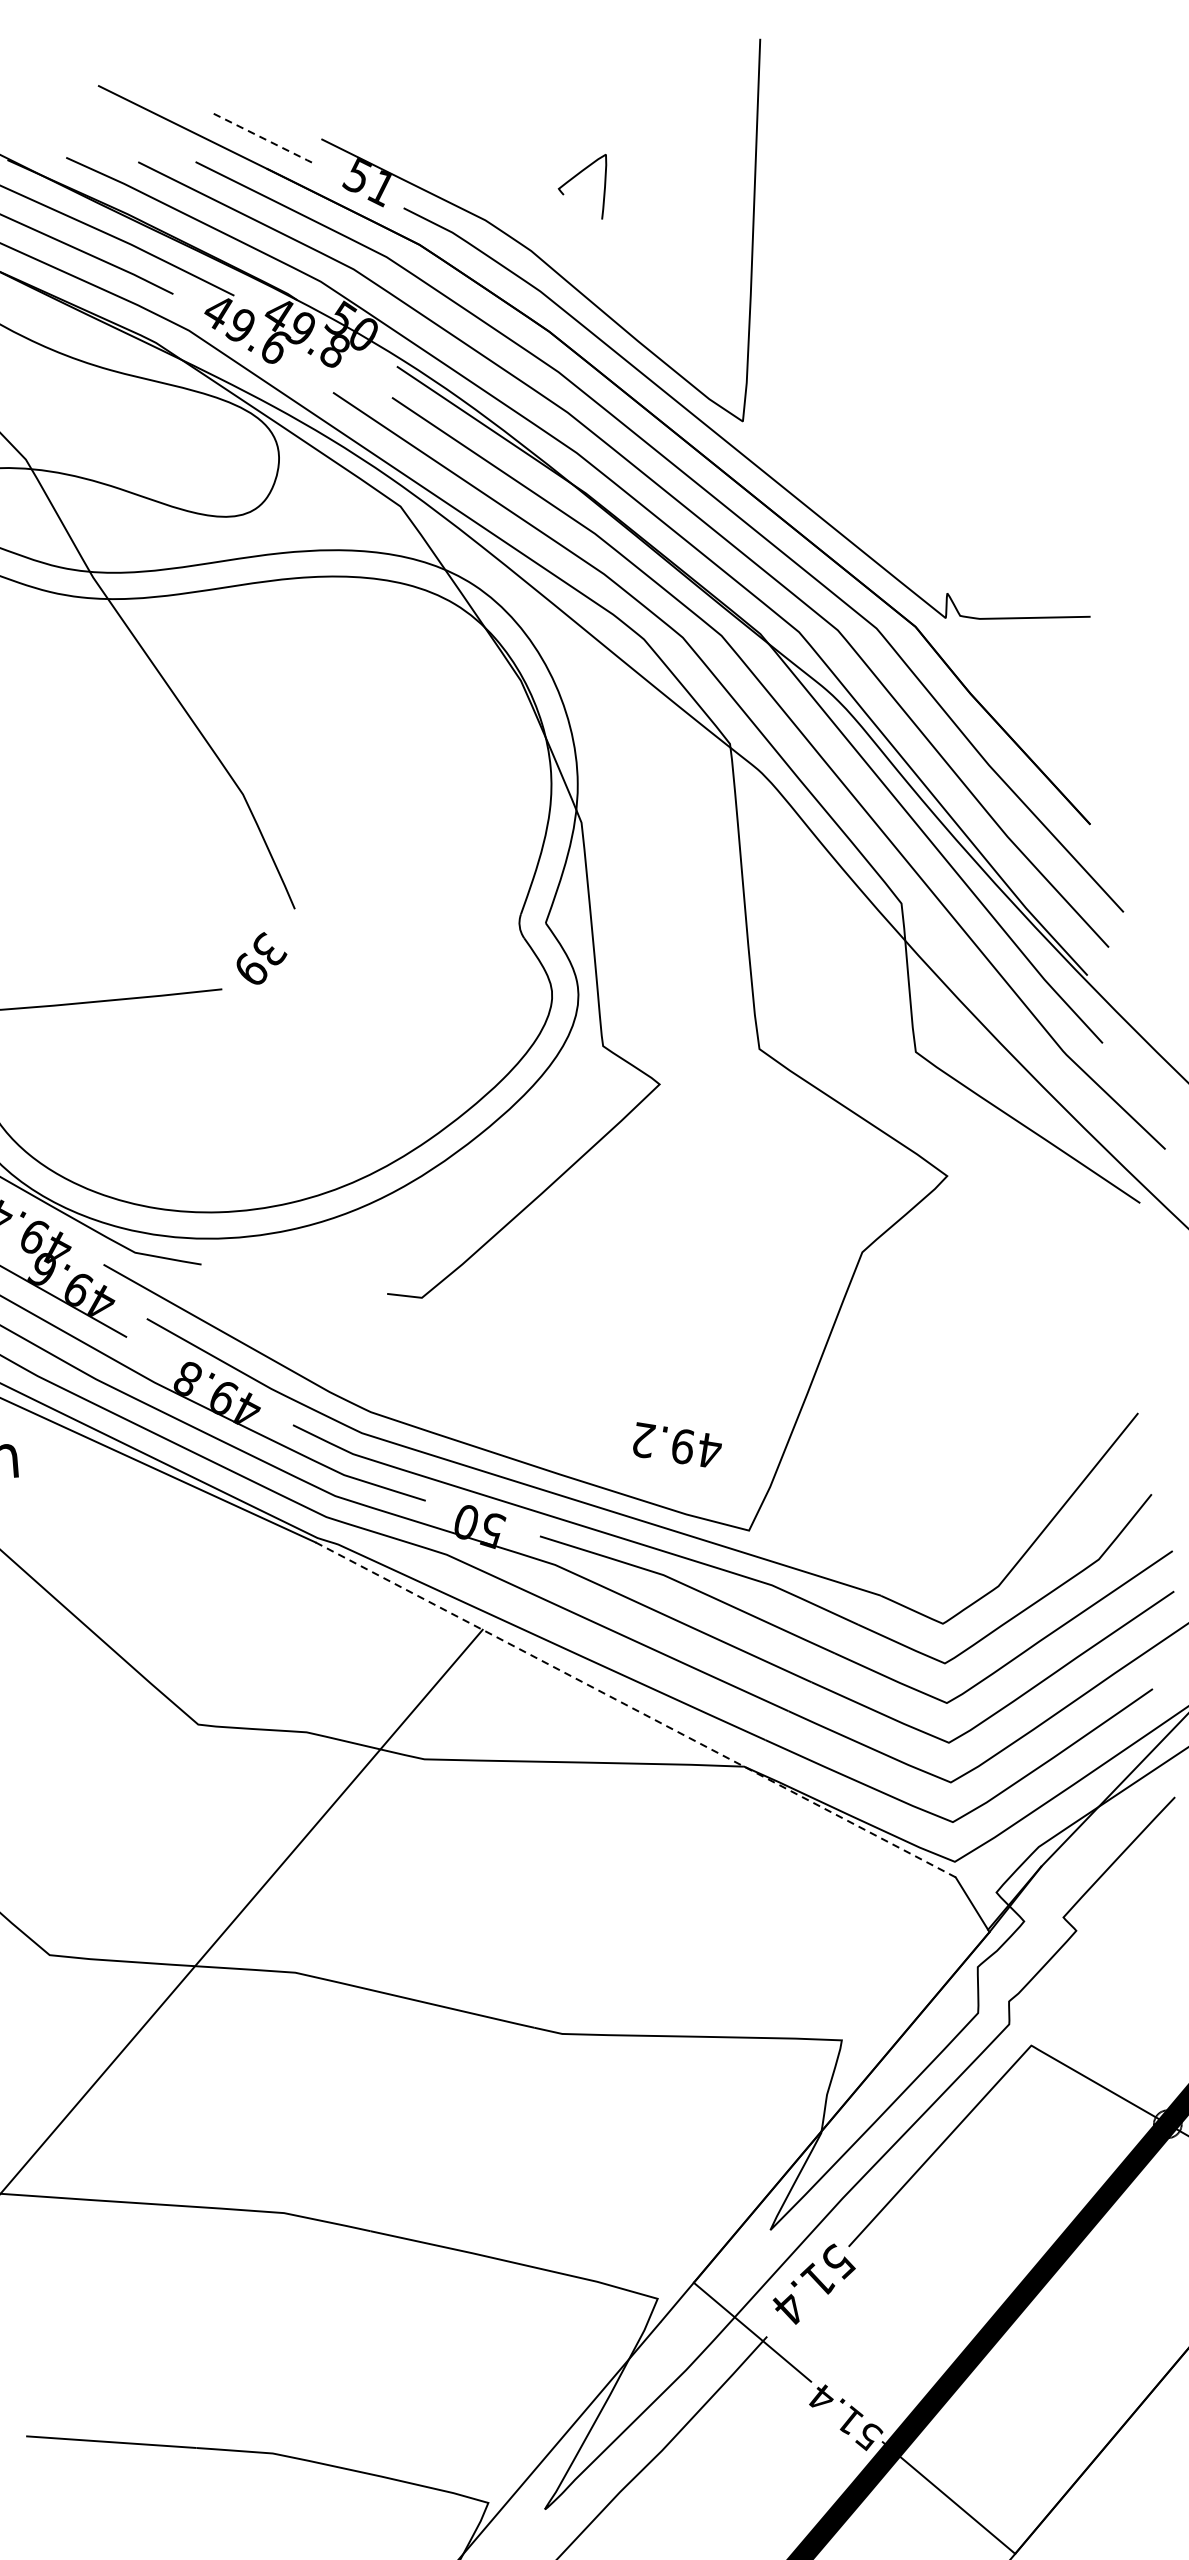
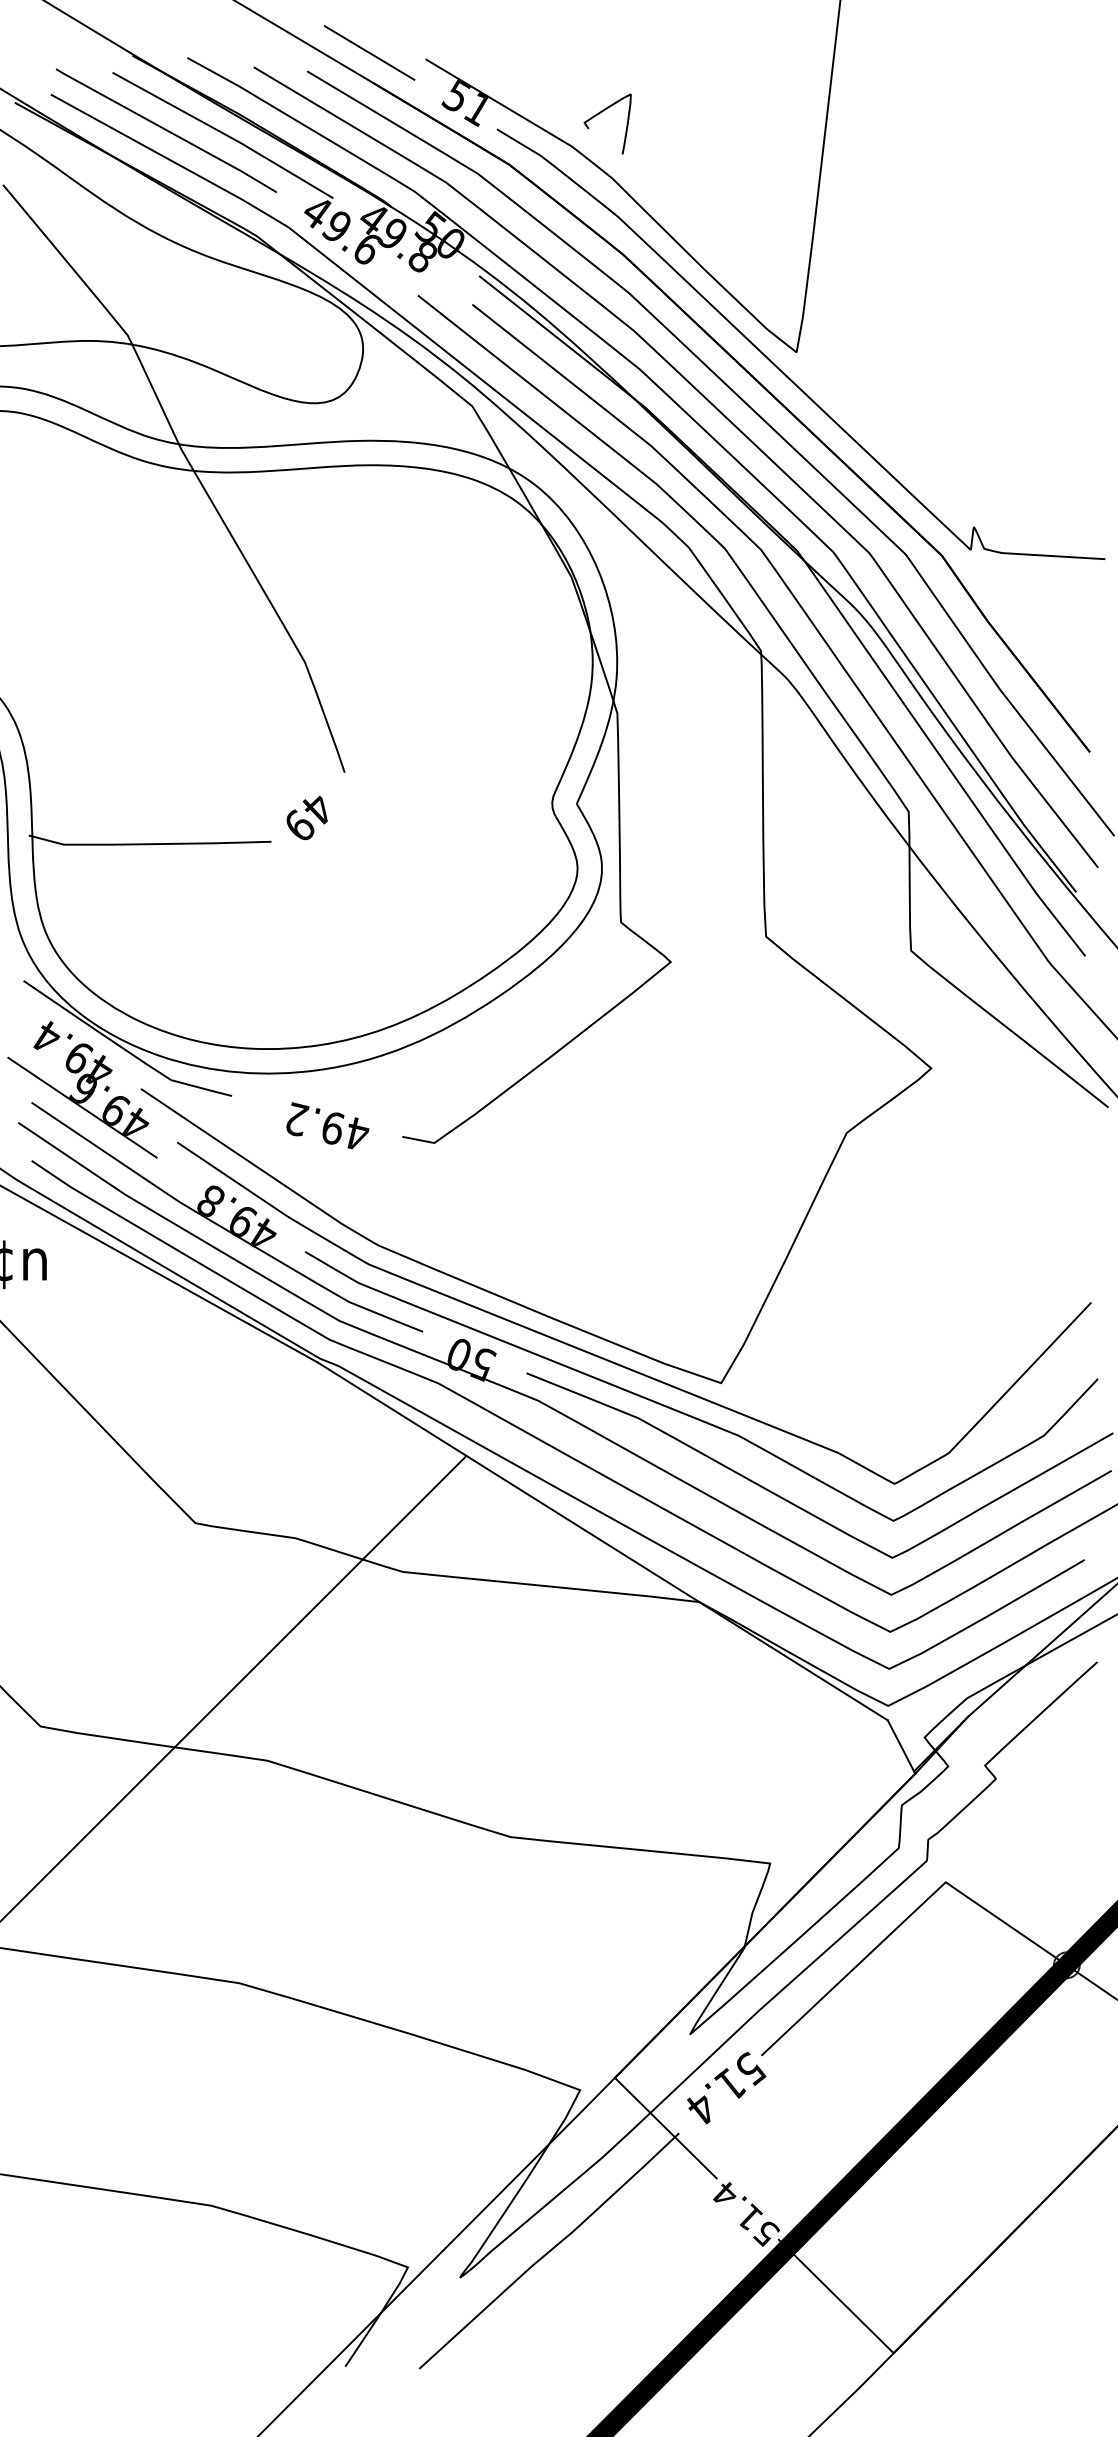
line: (261, 137) -> (370, 53), dashed -> solid
curve: (574, 178) -> (599, 114), moved
text: (269, 948) -> (318, 807), 39 -> 49
text: (676, 1444) -> (327, 1125), moved
line: (635, 1709) -> (602, 1541), dashed -> solid

